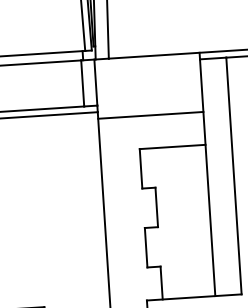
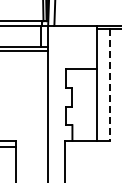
line: (150, 115) -> (72, 53), removed
line: (233, 177) -> (109, 85), solid -> dashed

